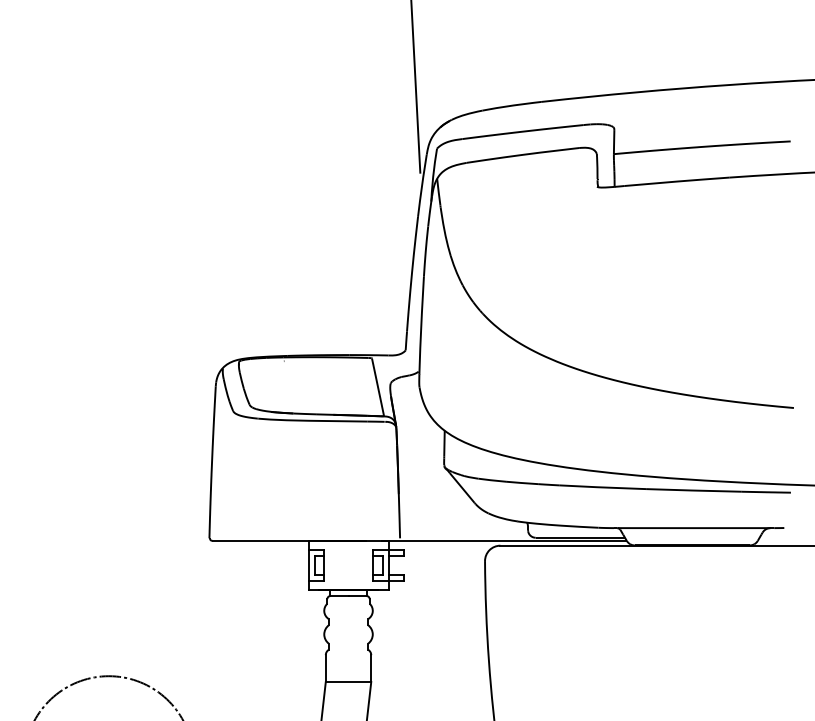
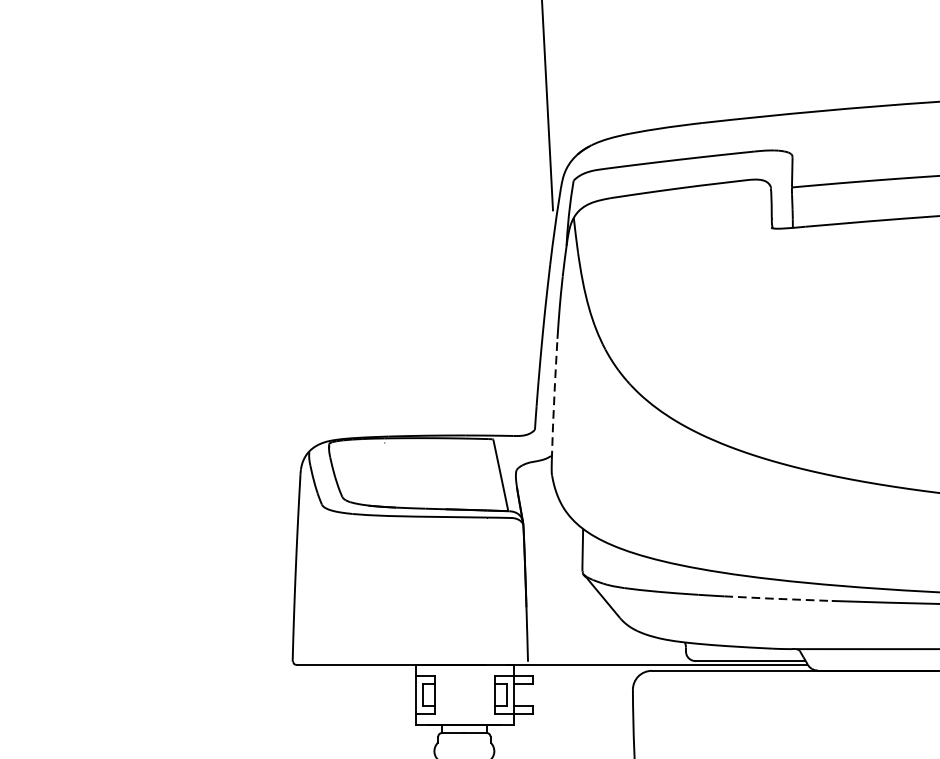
line: (421, 325) -> (554, 398), solid -> dashed
line: (603, 487) -> (779, 598), solid -> dashed

